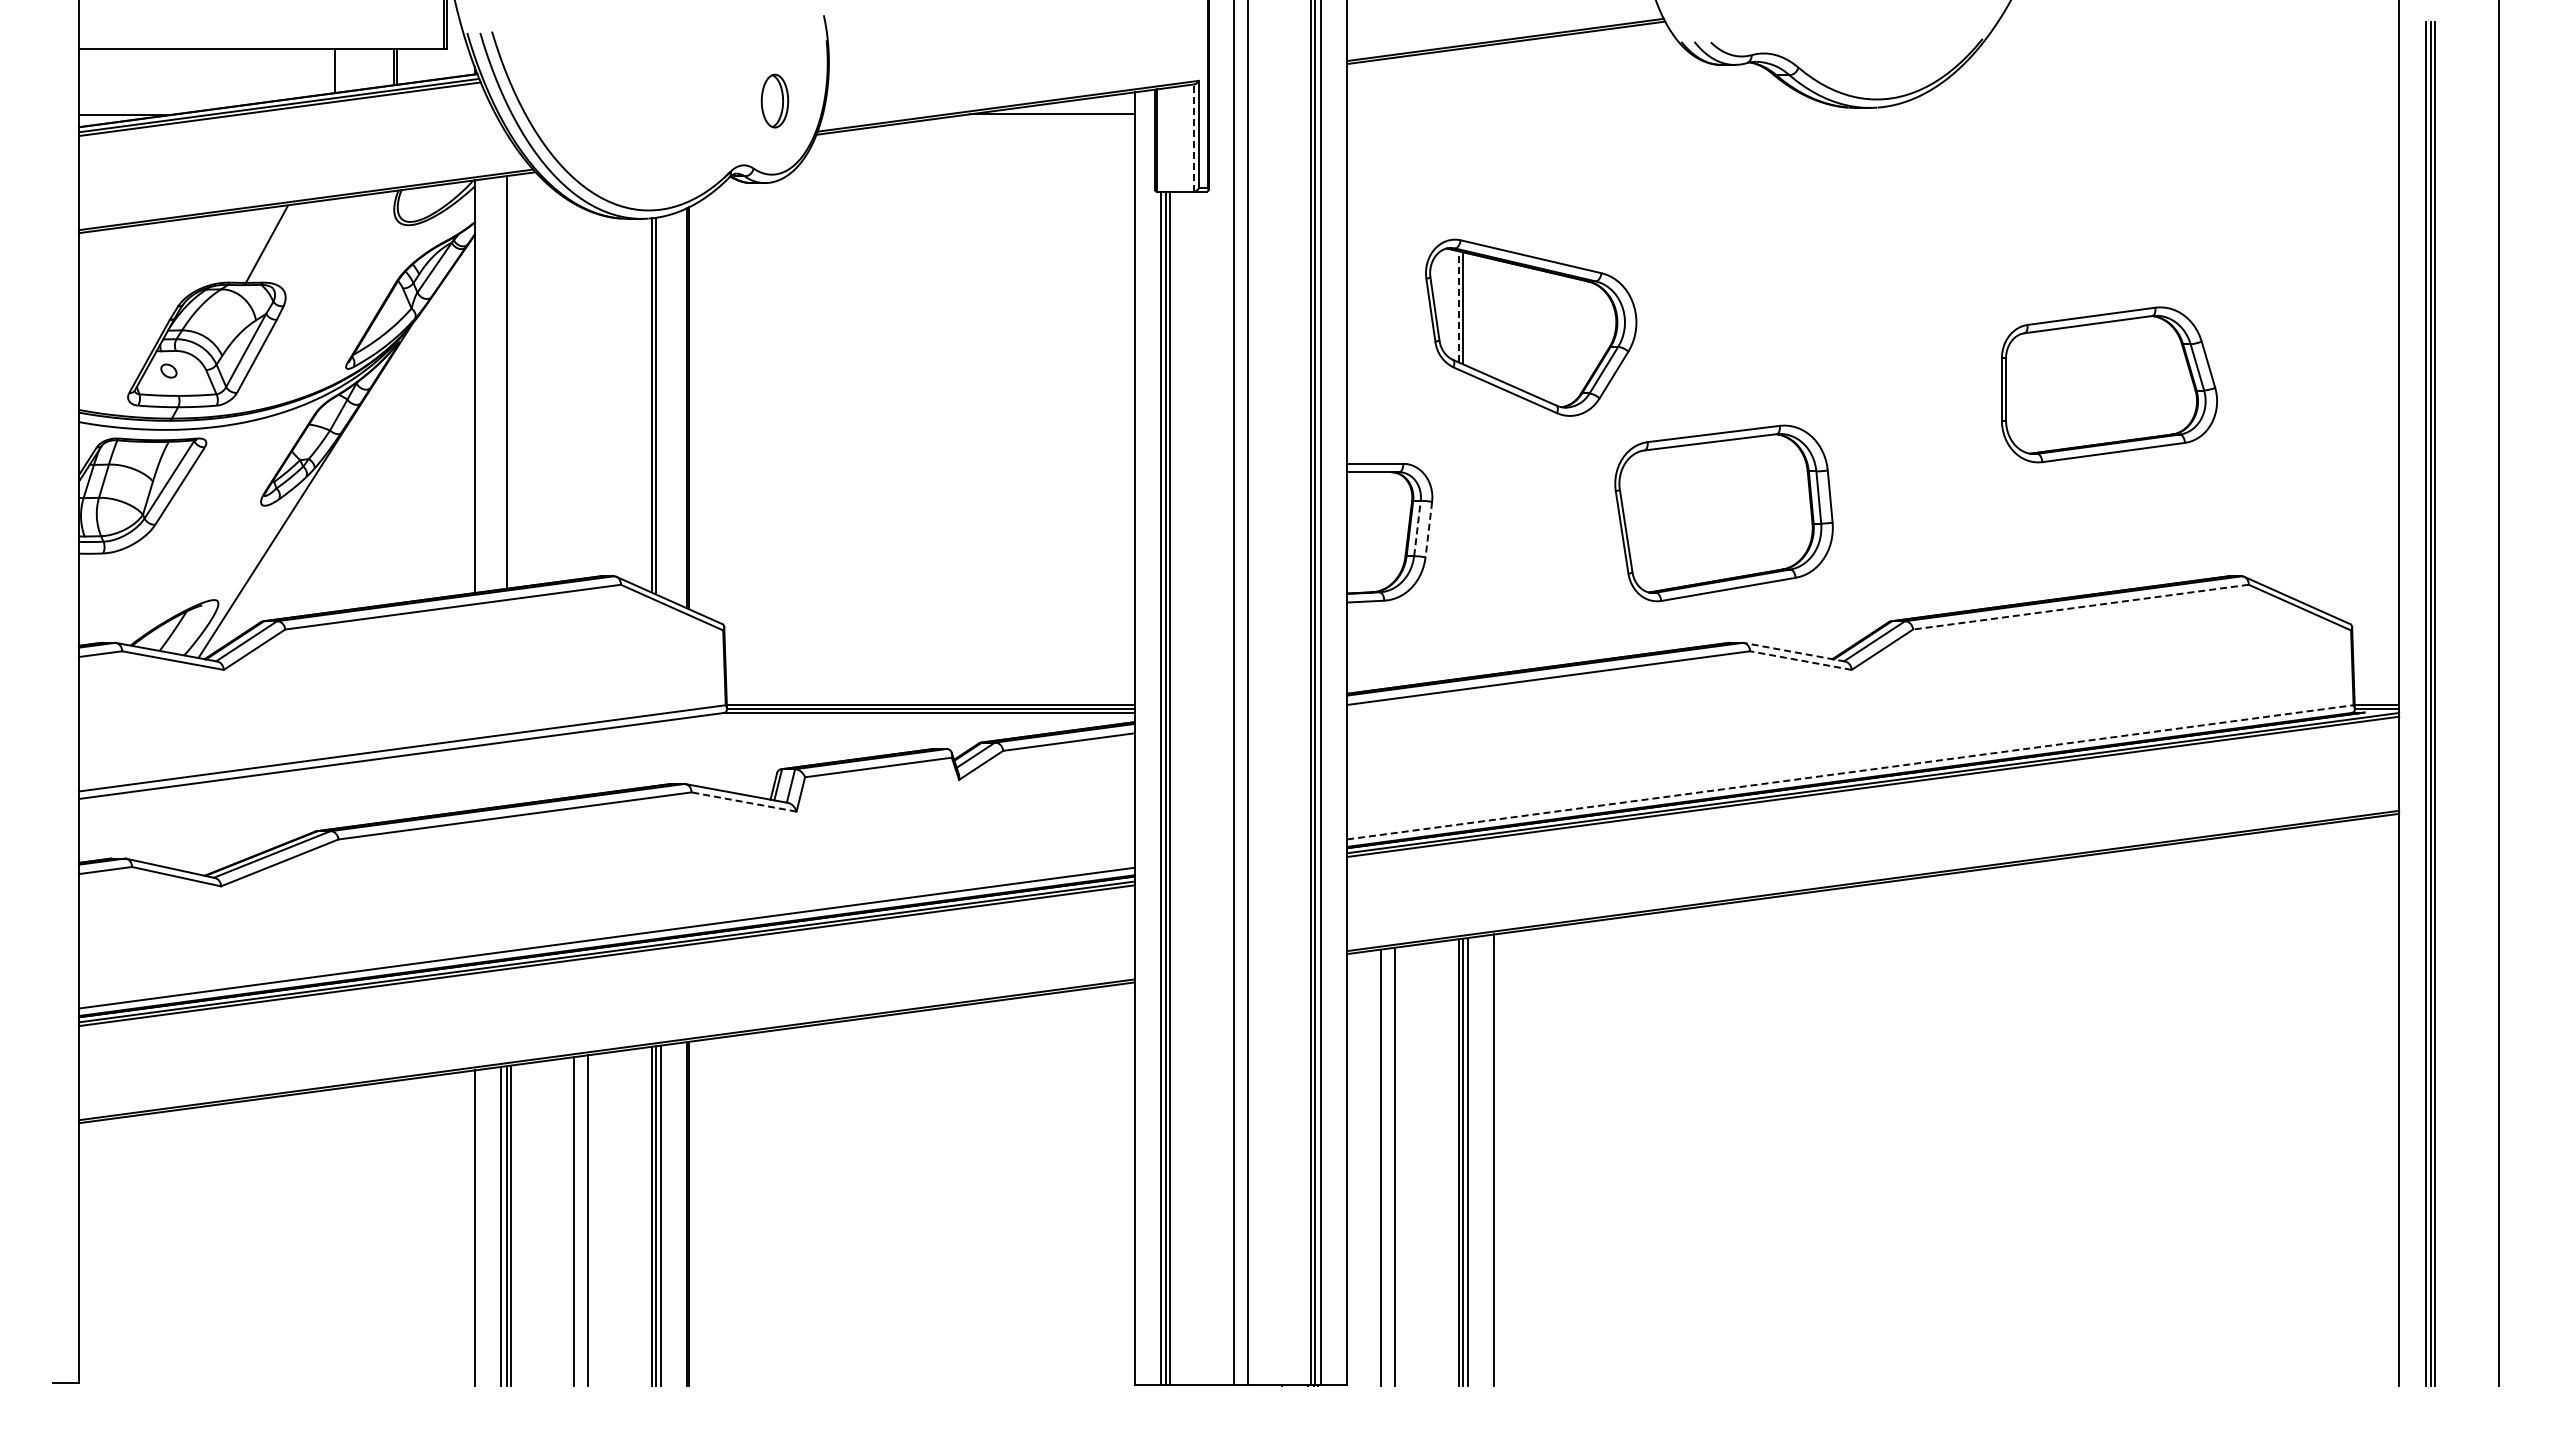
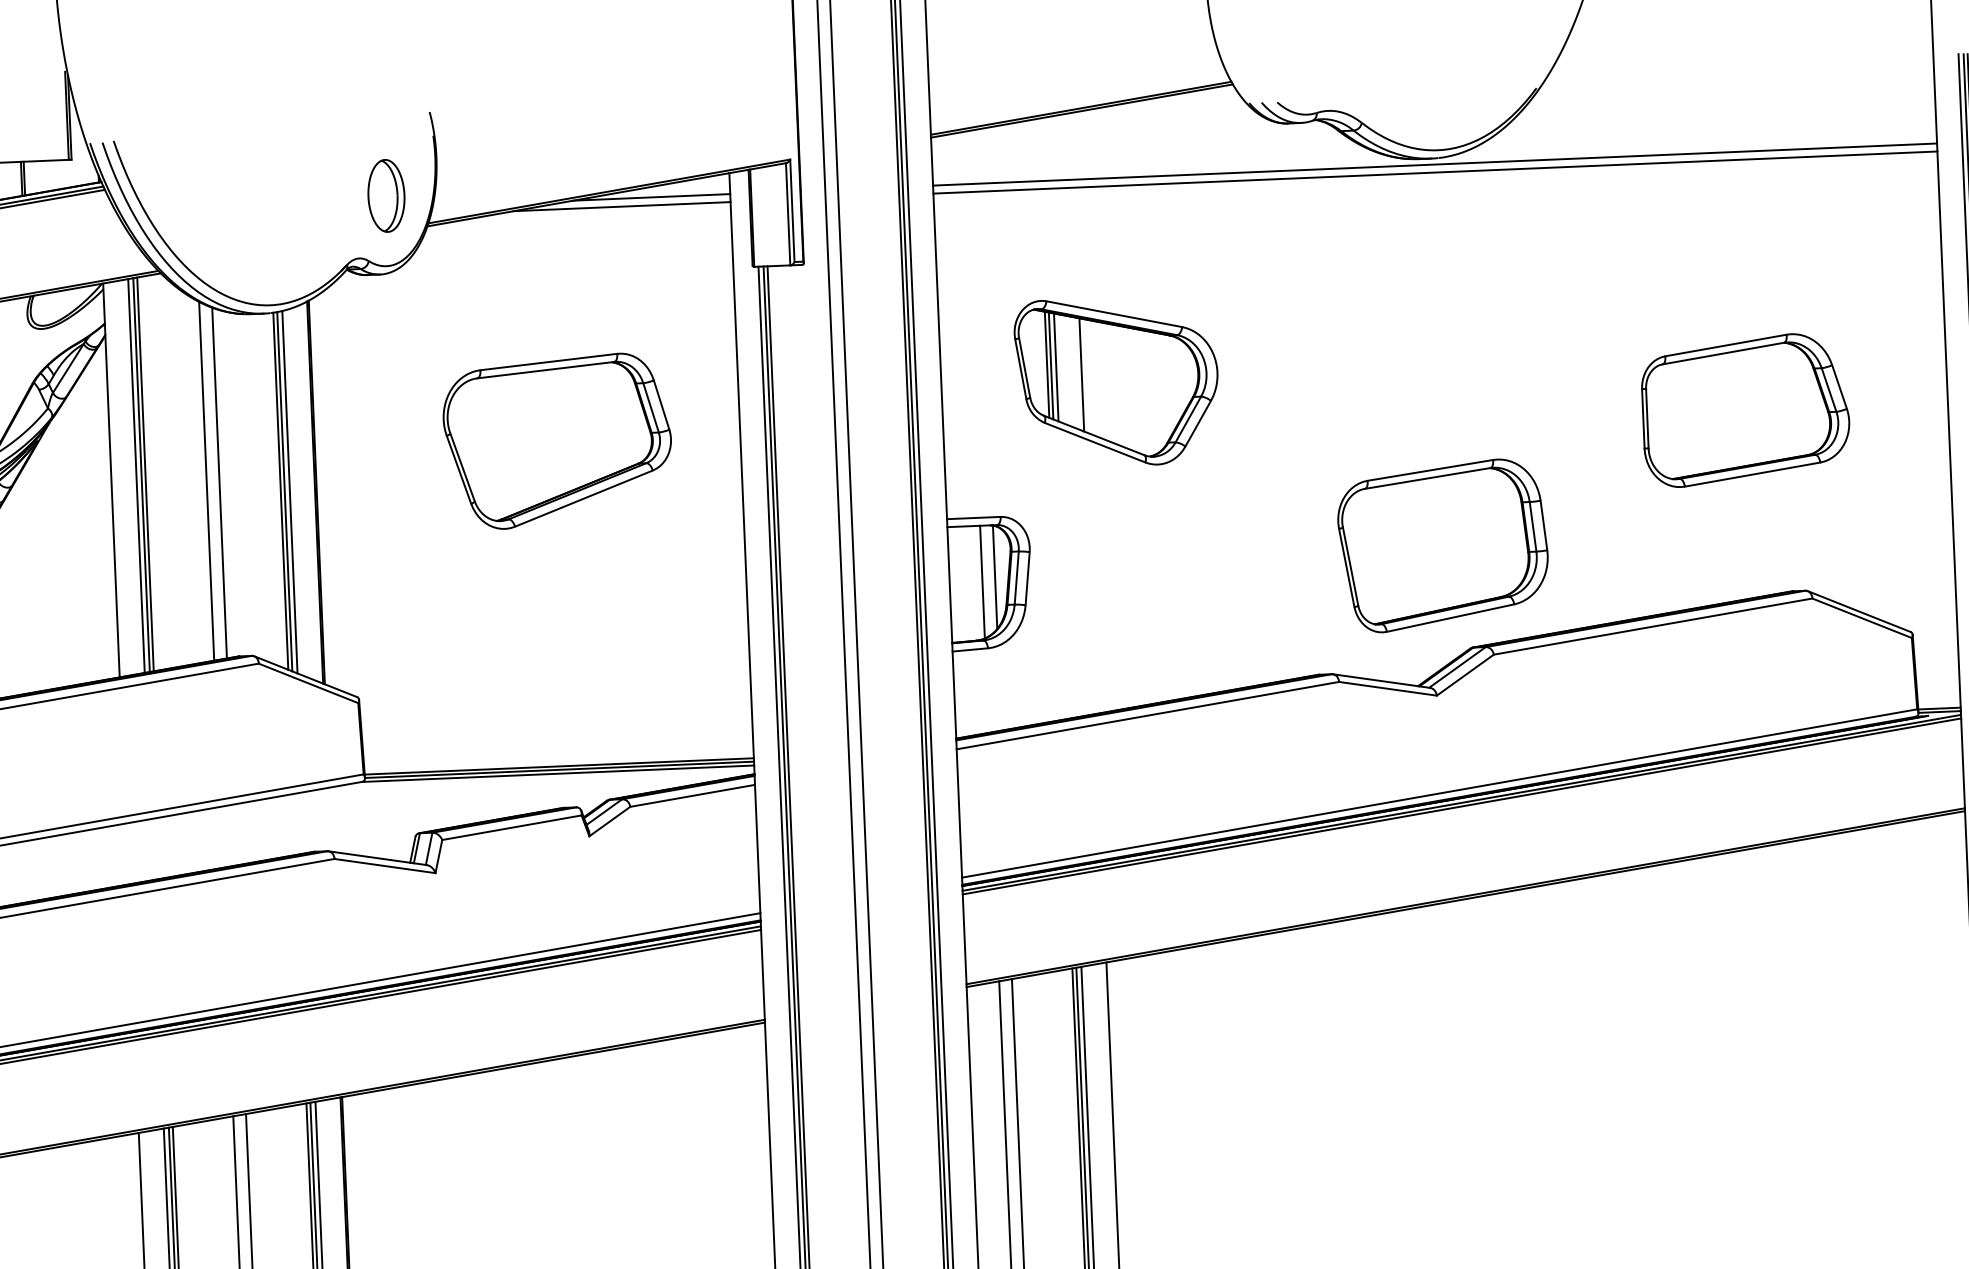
part: (774, 100) -> (385, 195), size x1.43
line: (1873, 114) -> (1435, 164), added
line: (1020, 122) -> (621, 206), added
line: (1873, 122) -> (1435, 172), added
line: (1194, 137) -> (788, 213), dashed -> solid
line: (1458, 306) -> (1047, 364), dashed -> solid
line: (1468, 309) -> (1056, 367), added
line: (1494, 318) -> (1081, 374), added
part: (943, 365) -> (557, 441), added
line: (510, 381) -> (145, 474), added
line: (501, 382) -> (136, 475), added
part: (2109, 384) -> (1745, 409), moved
line: (574, 391) -> (206, 481), added
line: (587, 394) -> (219, 483), added
line: (660, 406) -> (289, 491), added
part: (1723, 513) -> (1442, 545), moved
line: (1394, 526) -> (994, 577), added
line: (1417, 528) -> (1016, 578), dashed -> solid
line: (1428, 529) -> (1027, 578), dashed -> solid
line: (1381, 531) -> (982, 582), added
line: (2080, 607) -> (1652, 626), dashed -> solid
line: (1794, 652) -> (1381, 681), dashed -> solid
line: (1800, 660) -> (1387, 688), dashed -> solid
line: (1850, 772) -> (1439, 793), dashed -> solid
line: (743, 801) -> (384, 865), dashed -> solid

